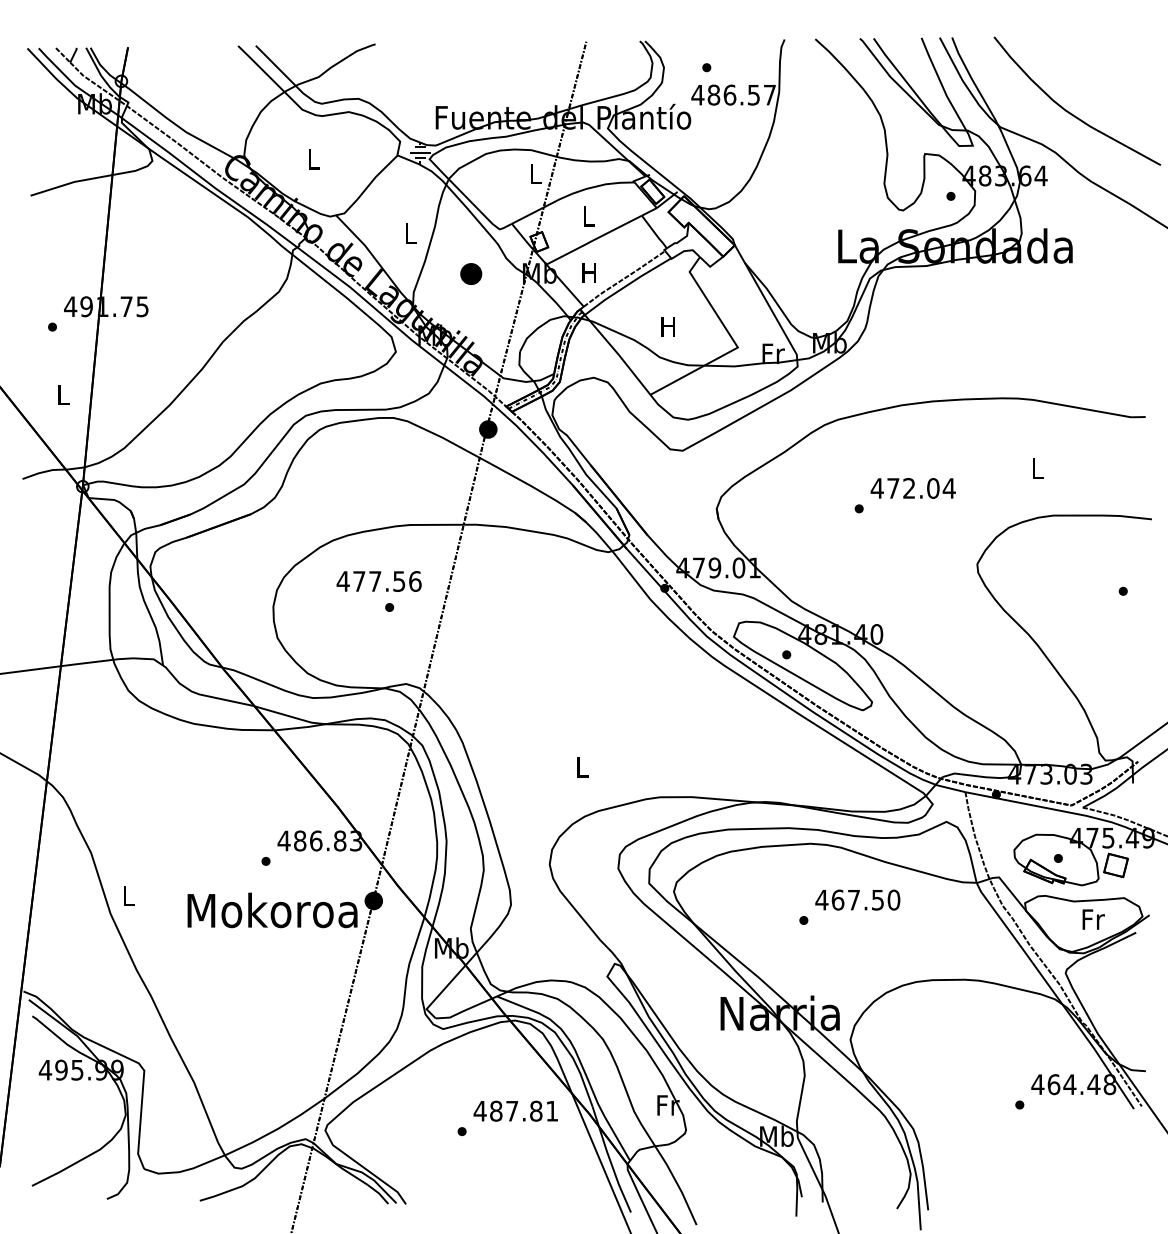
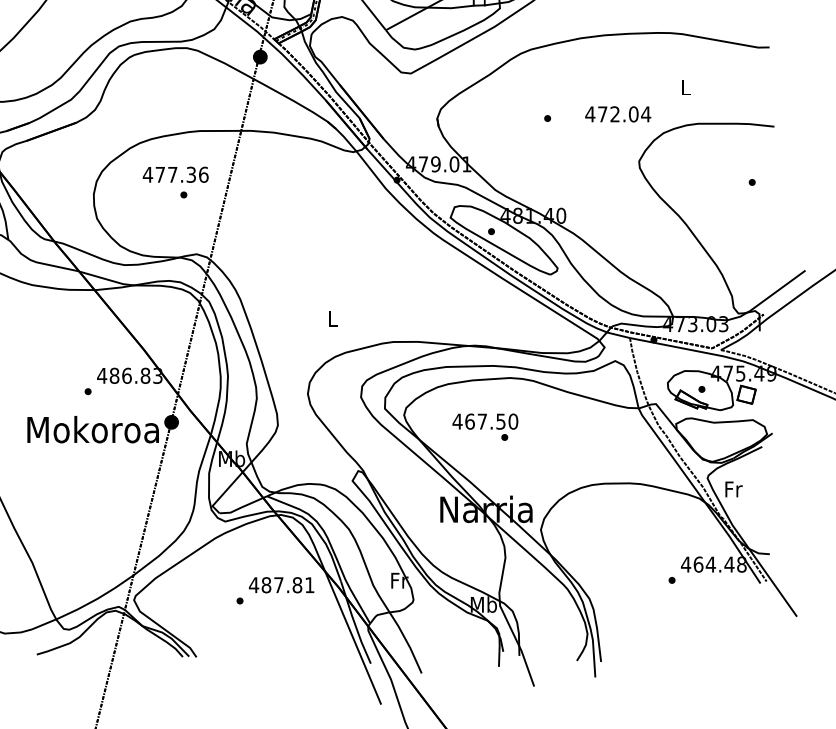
text: (912, 488) -> (617, 114), moved
text: (399, 581) -> (191, 174), 477.56 -> 477.36
text: (857, 899) -> (485, 421), moved
text: (1093, 919) -> (733, 489), moved

